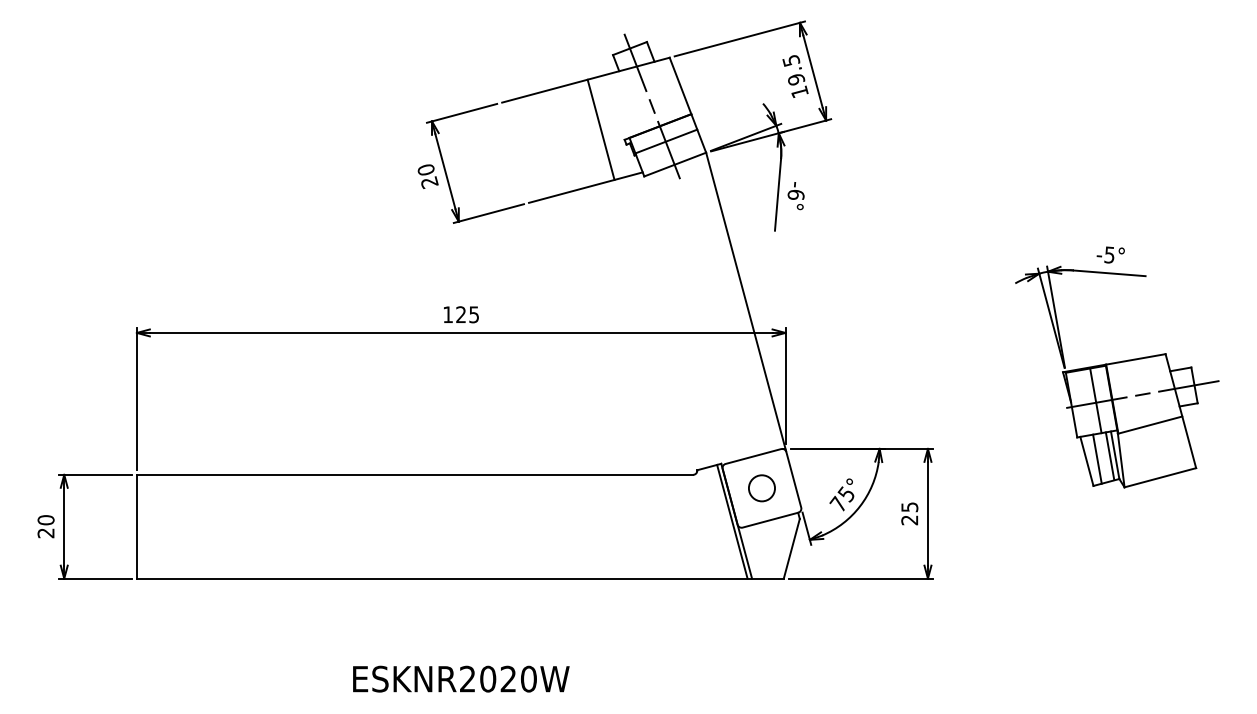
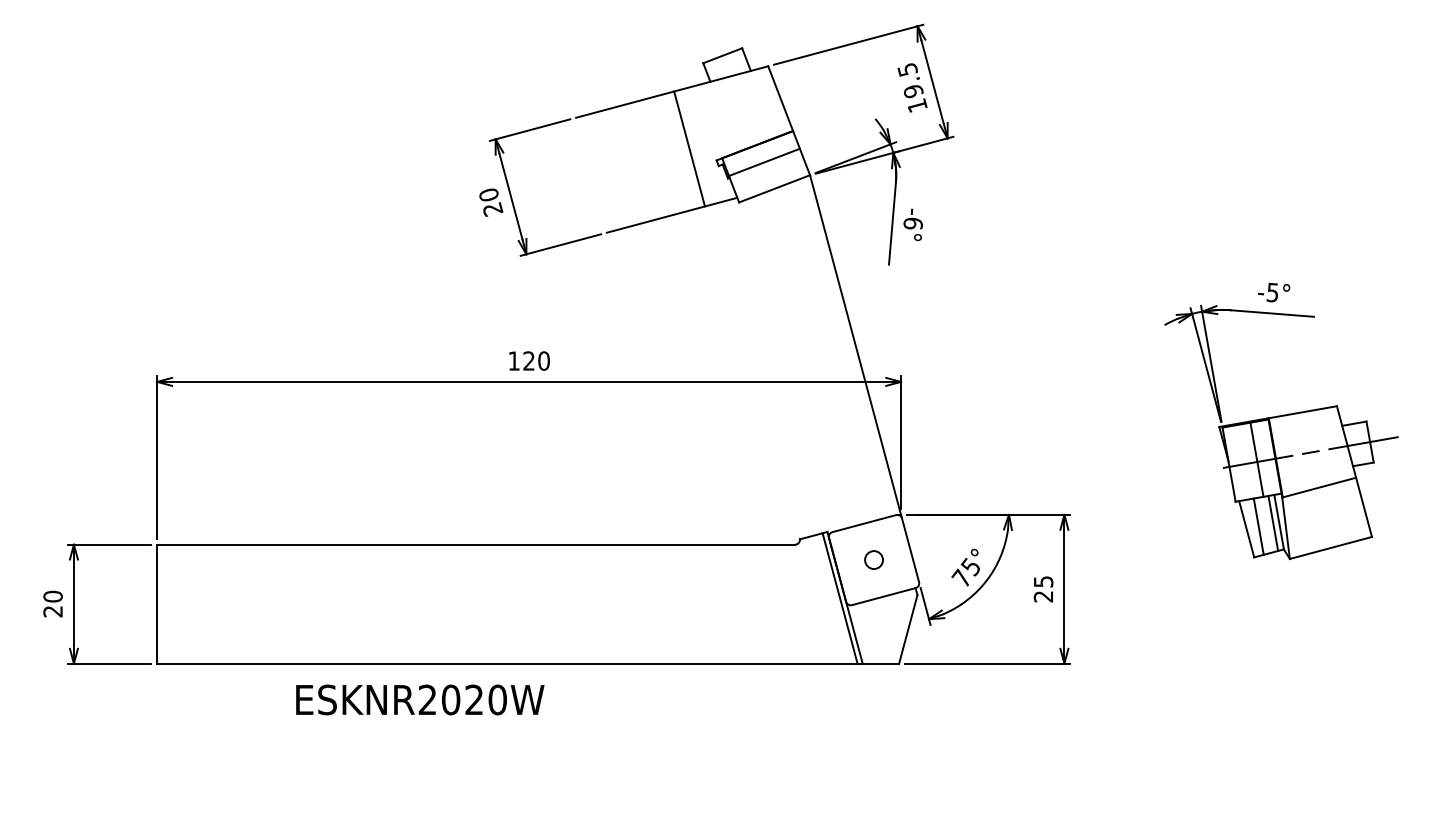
line: (652, 107) -> (748, 123), removed
text: (473, 314) -> (543, 360), 125 -> 120
circle: (761, 487) -> (873, 559), size x0.6
text: (461, 678) -> (420, 699), moved

